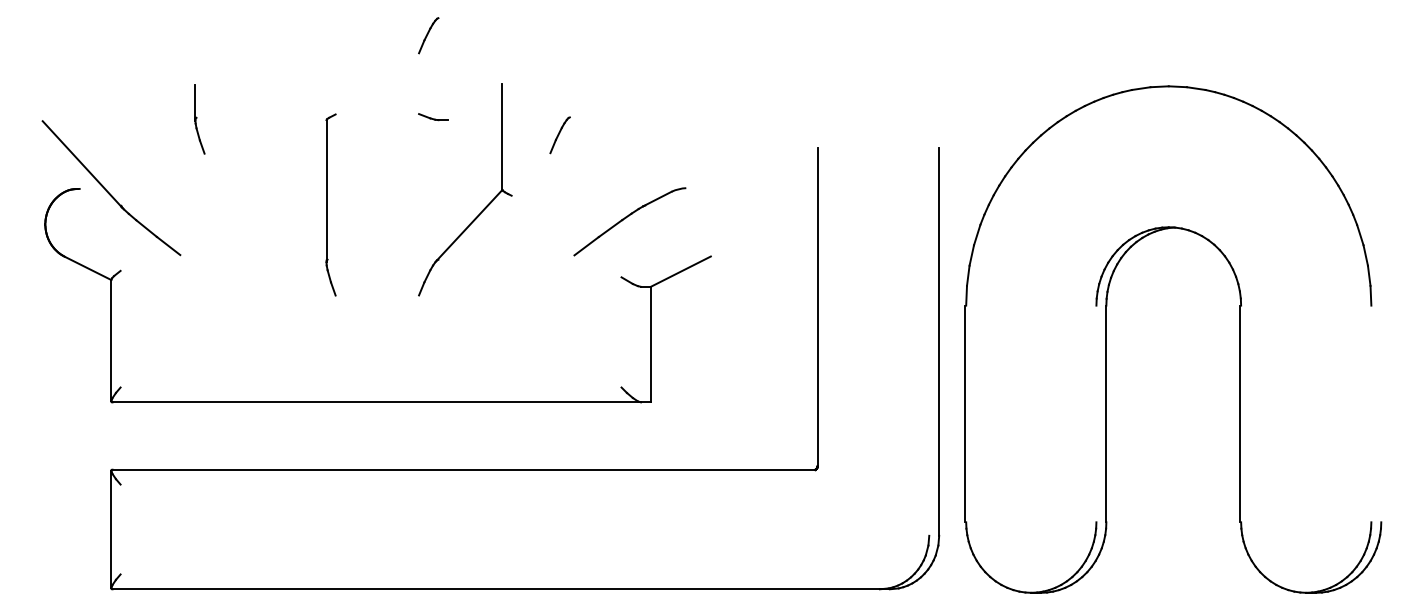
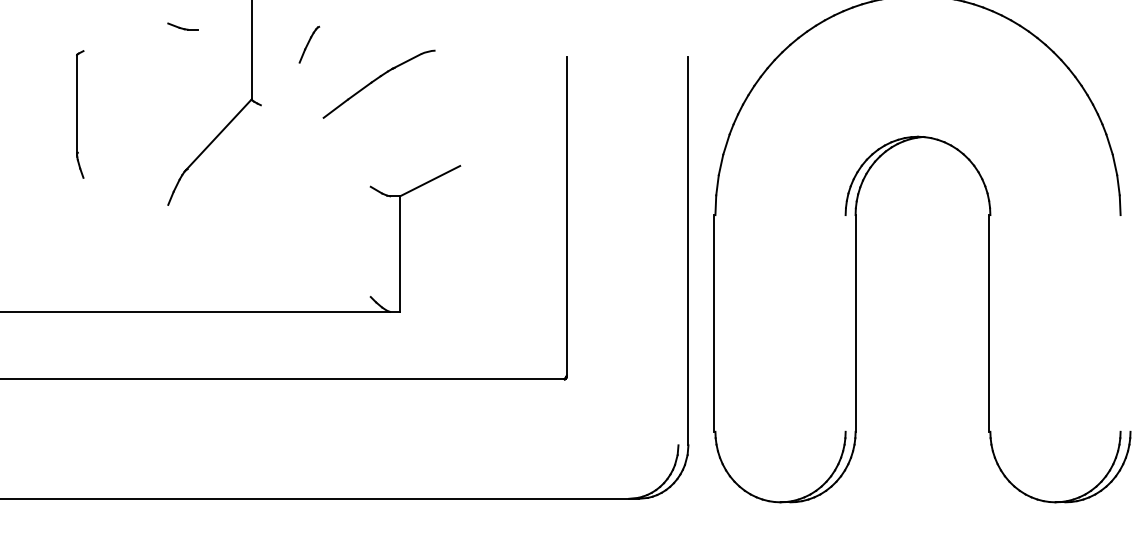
part: (330, 204) -> (79, 114), size x0.7
part: (629, 221) -> (378, 84), moved

